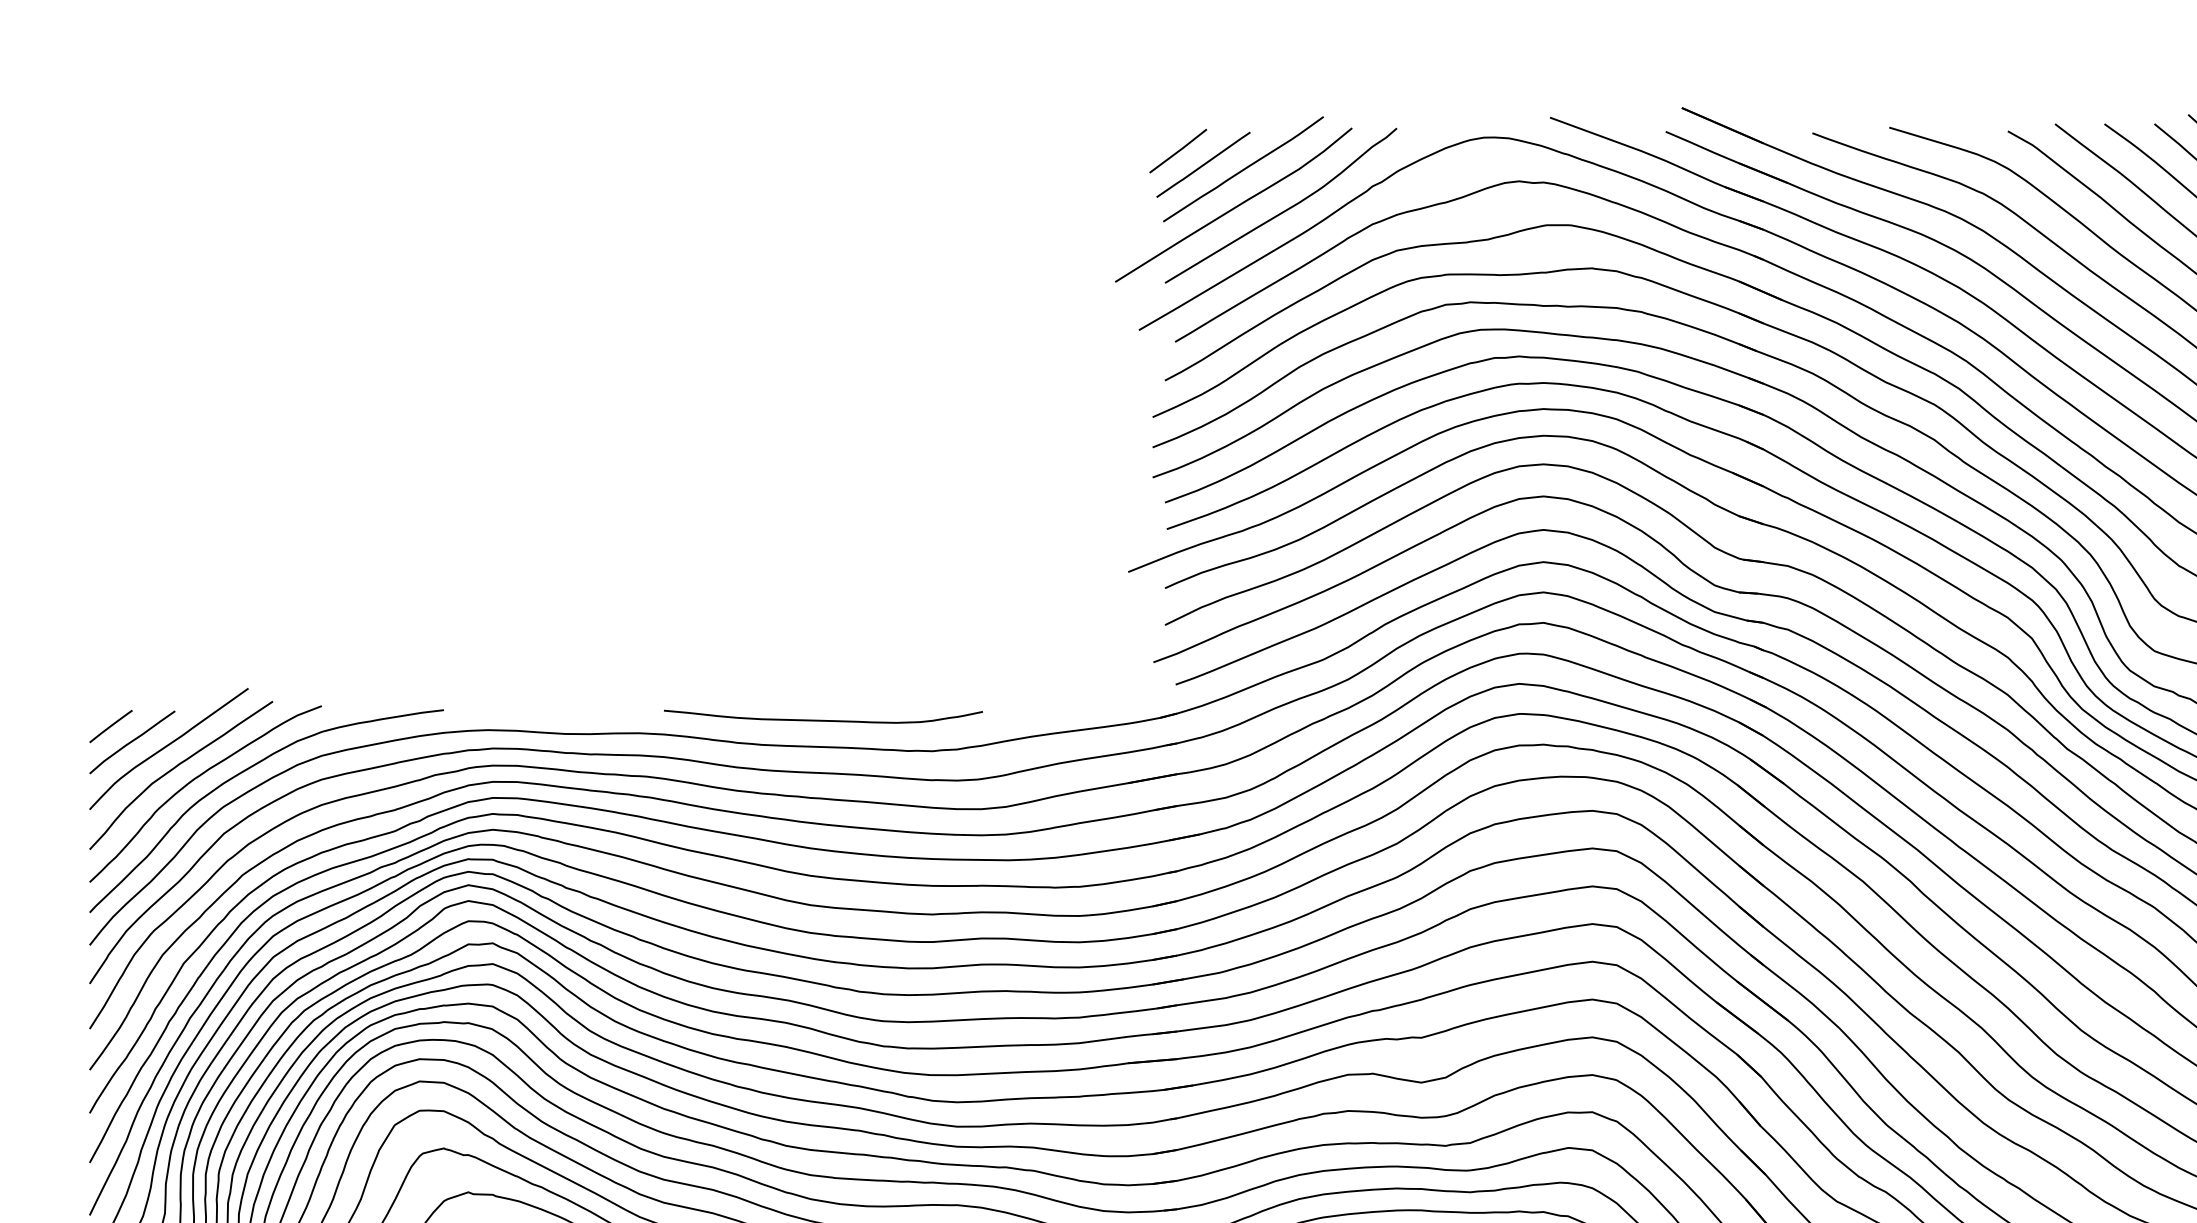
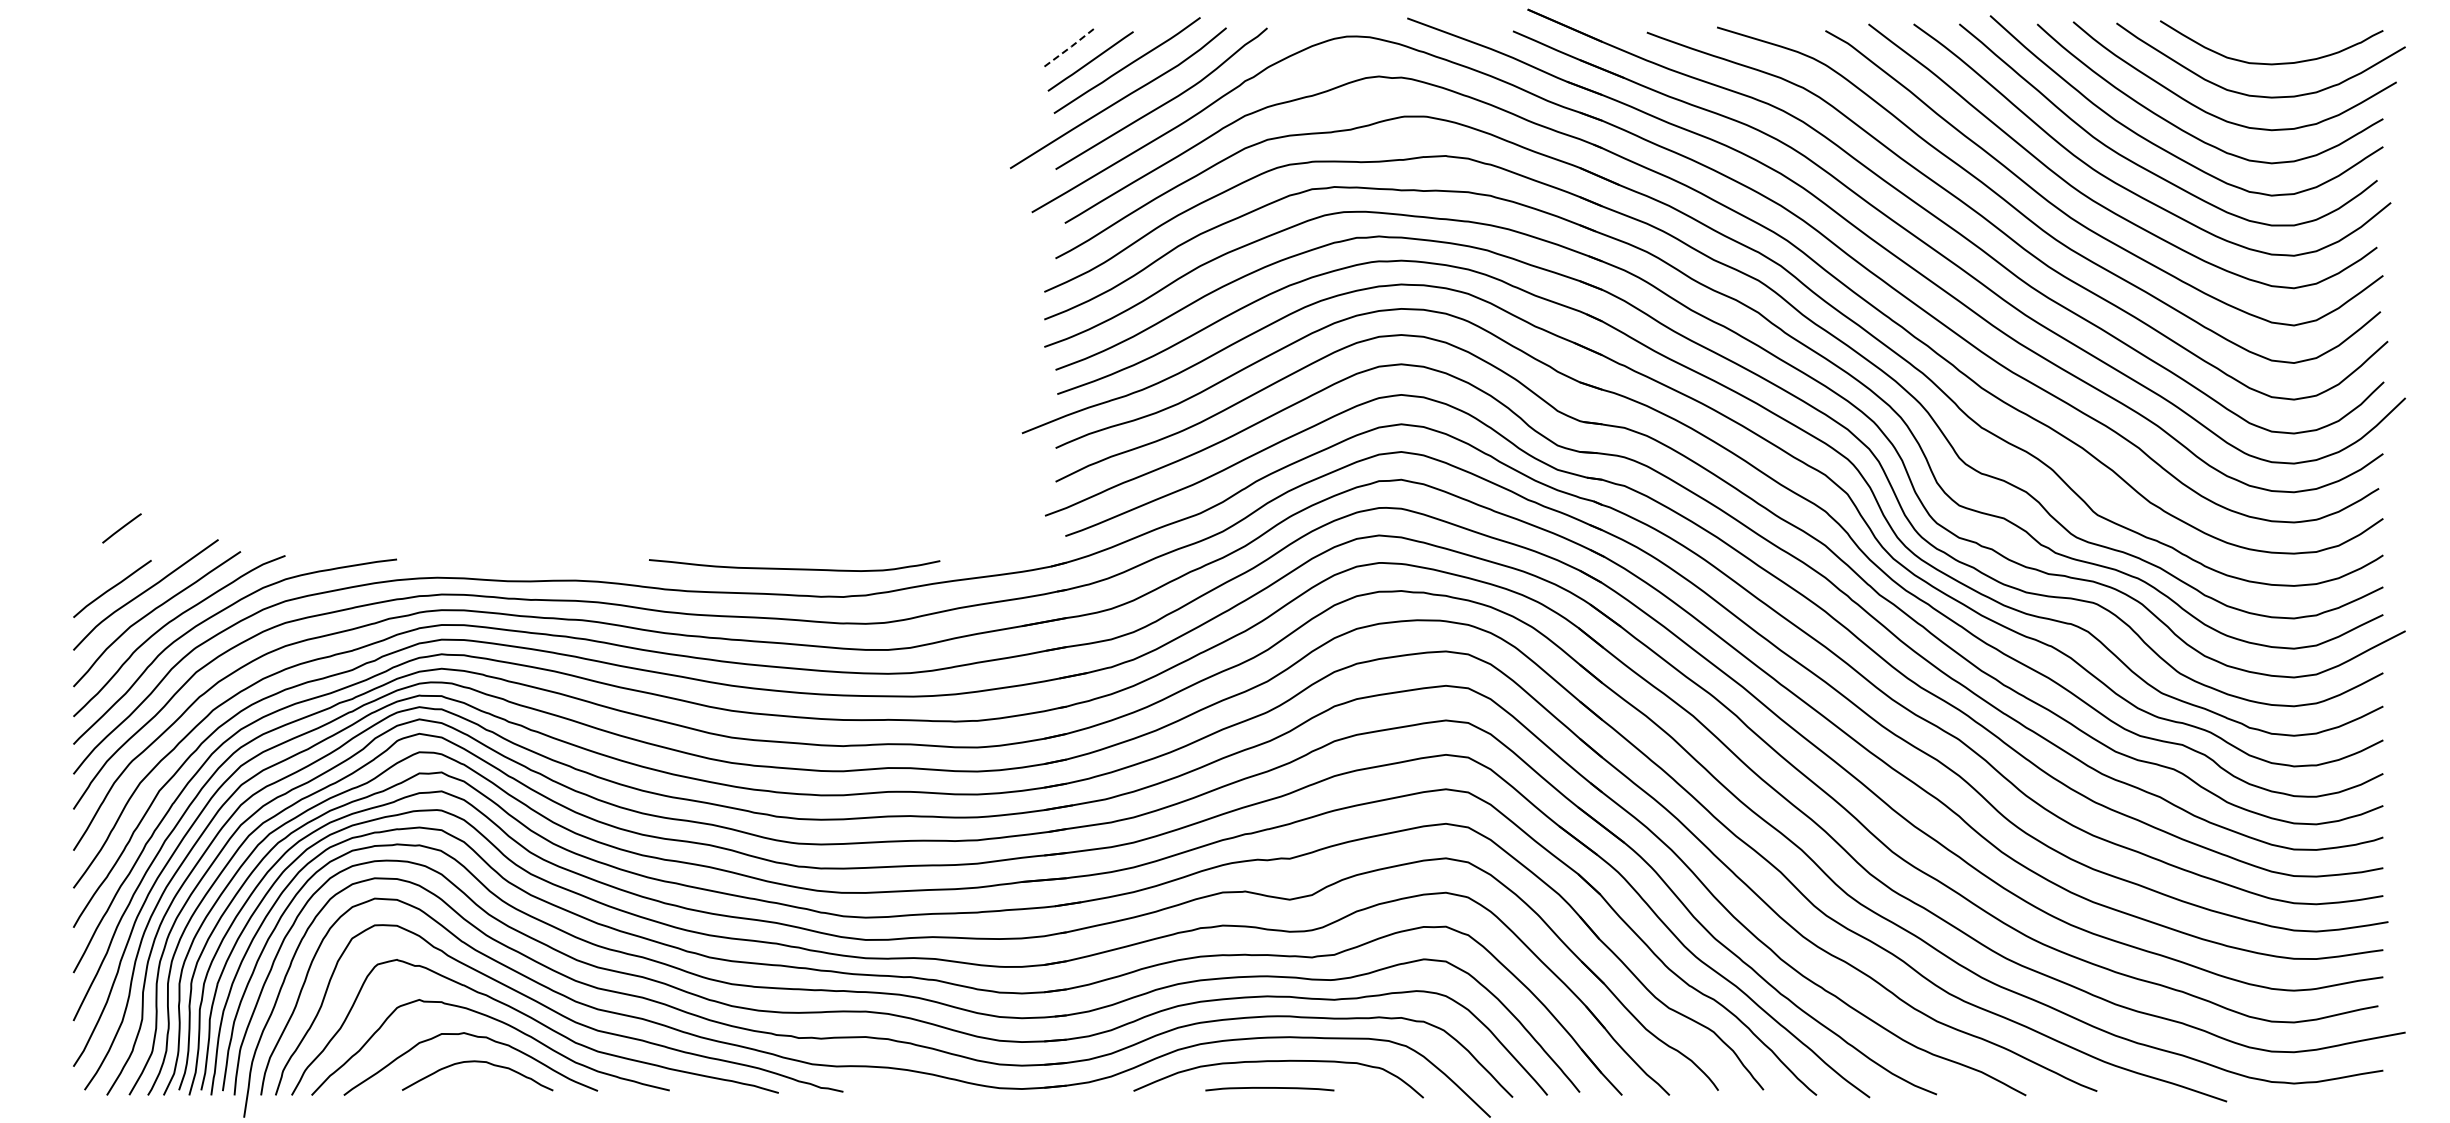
line: (1179, 150) -> (1068, 48), solid -> dashed
curve: (823, 720) -> (794, 568), moved
line: (110, 726) -> (121, 528), moved

